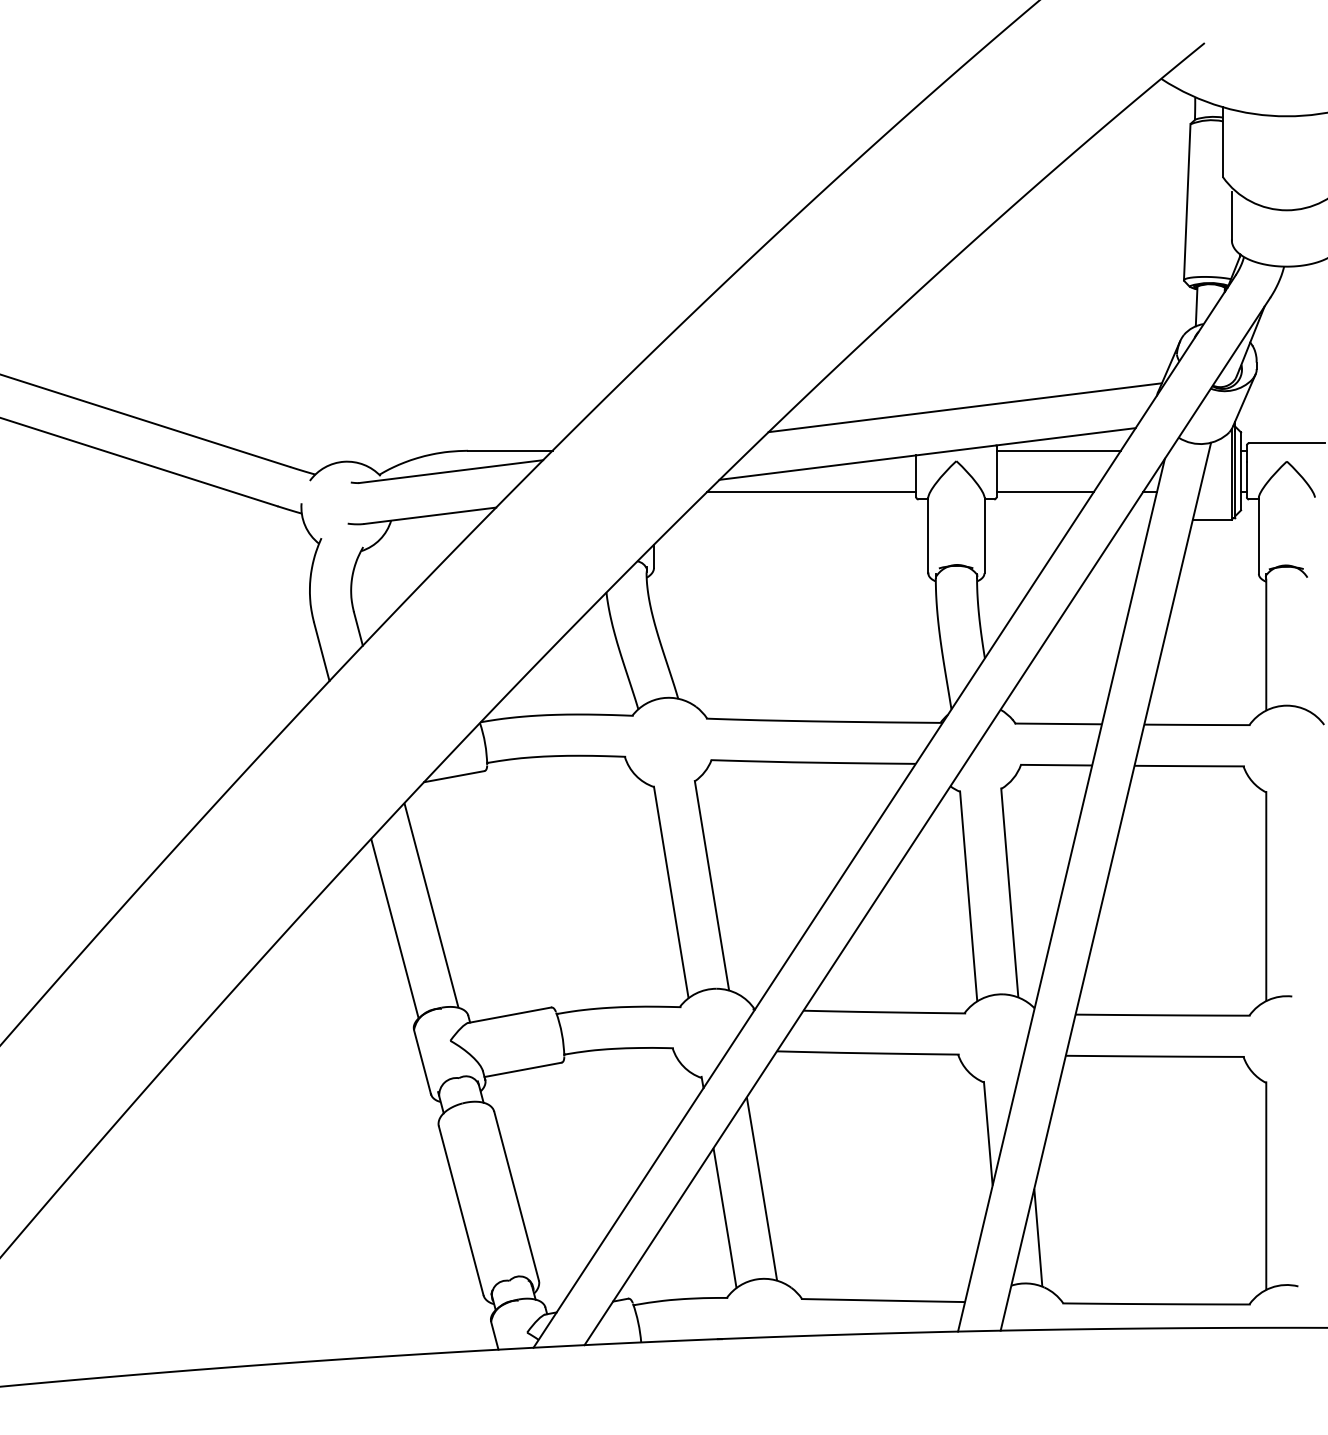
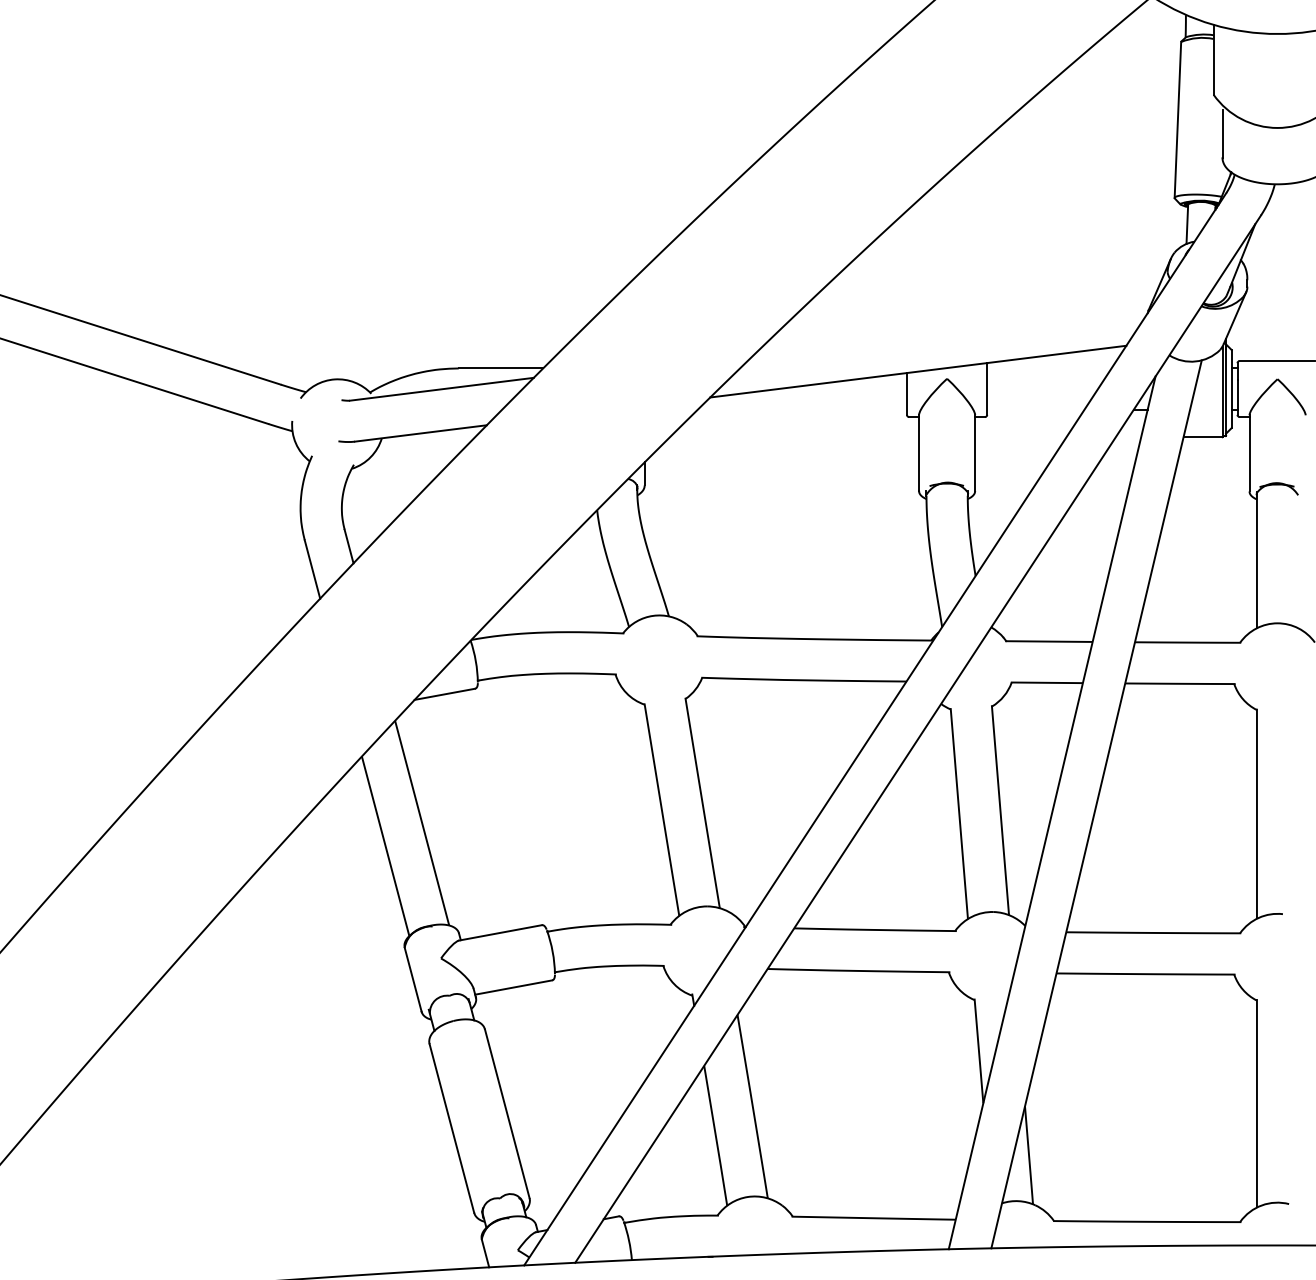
line: (964, 407) -> (955, 325), removed
line: (1058, 450) -> (1049, 368), removed
line: (811, 492) -> (802, 410), removed
line: (1044, 492) -> (1035, 410), removed

